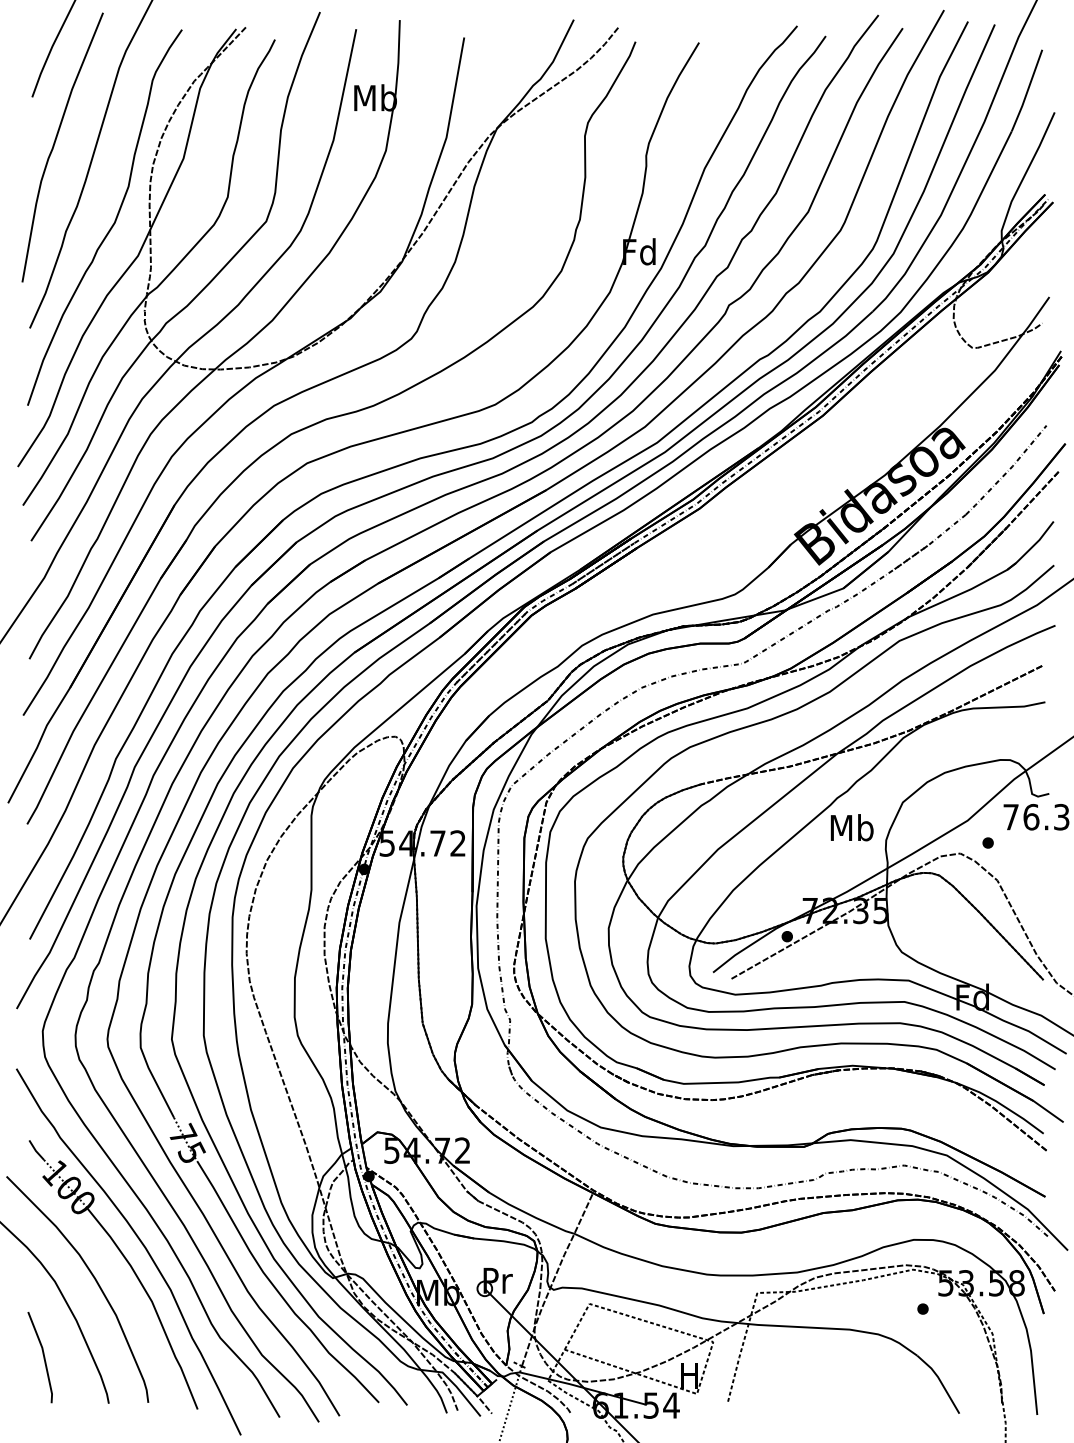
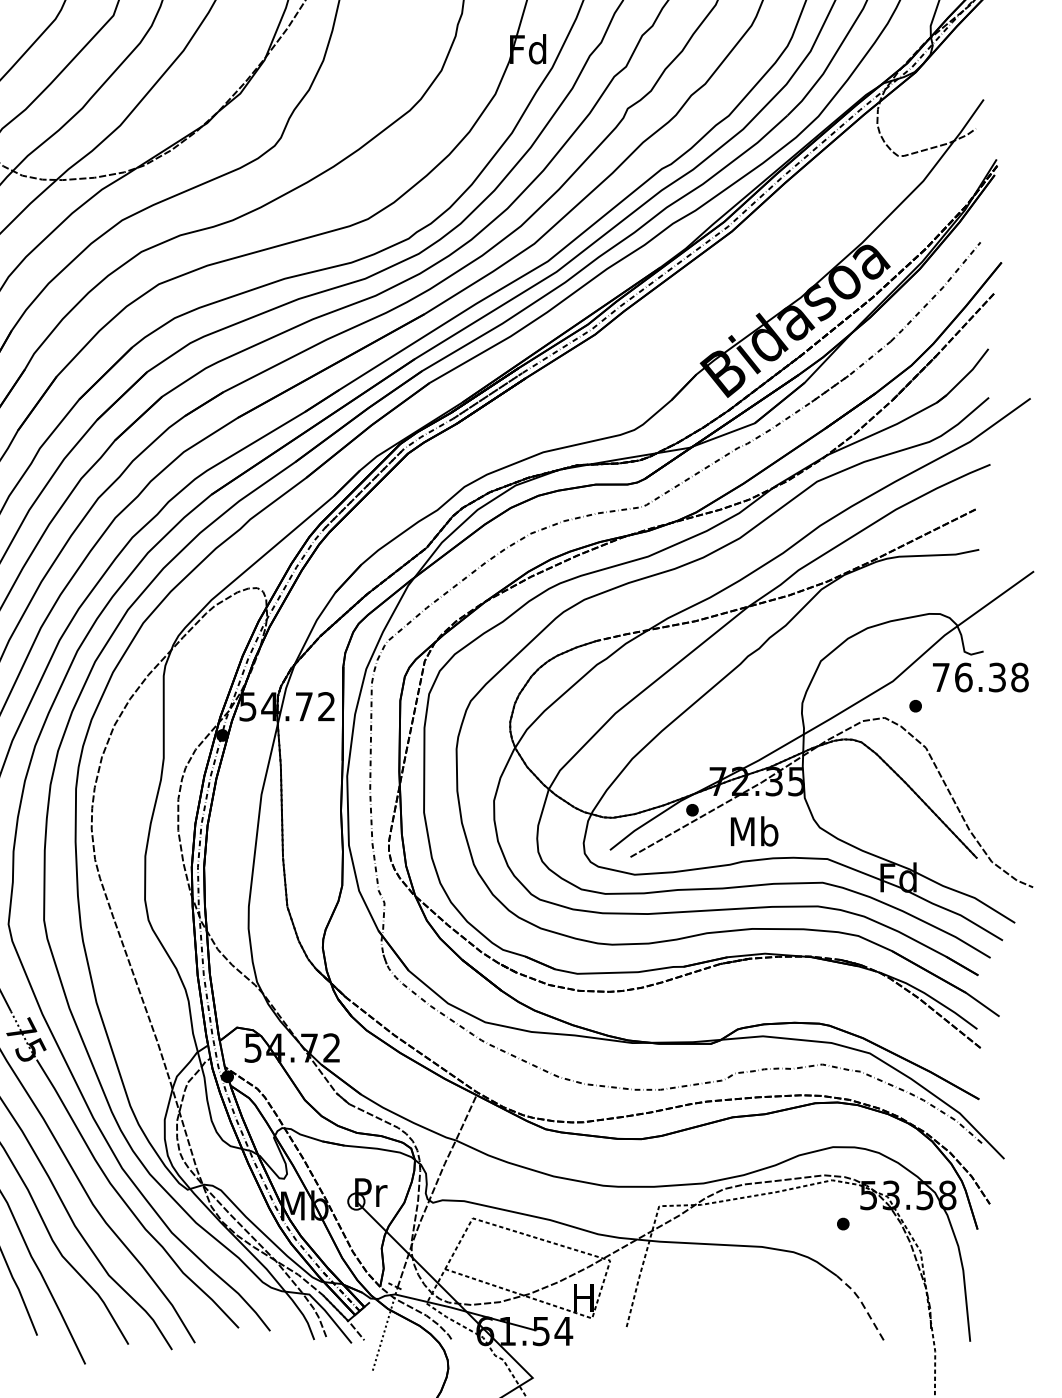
text: (851, 827) -> (753, 831), moved
line: (940, 1381) -> (862, 1304), solid -> dashed

